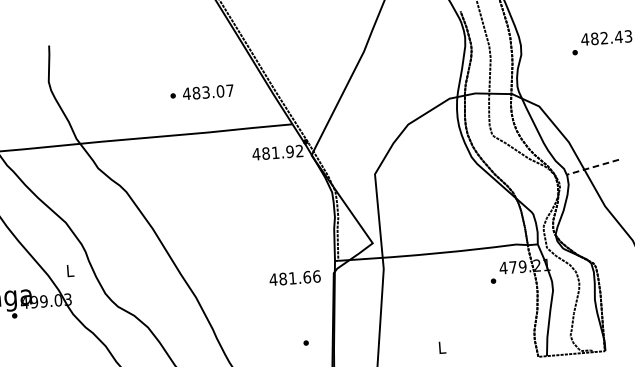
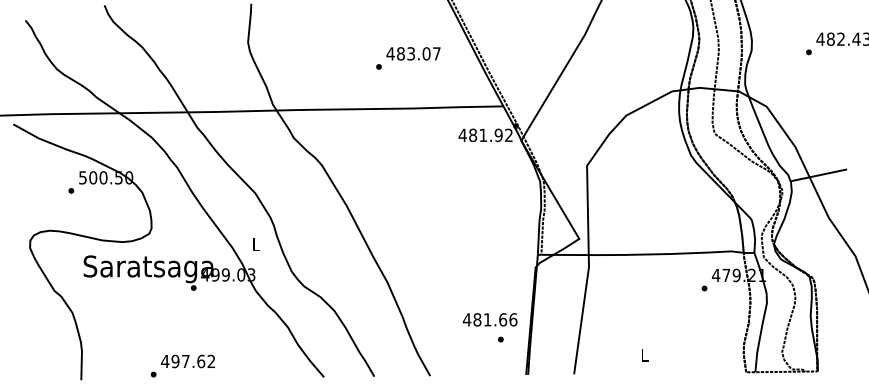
text: (208, 91) -> (413, 53), moved
line: (592, 167) -> (818, 175), dashed -> solid
text: (294, 277) -> (489, 319), moved

